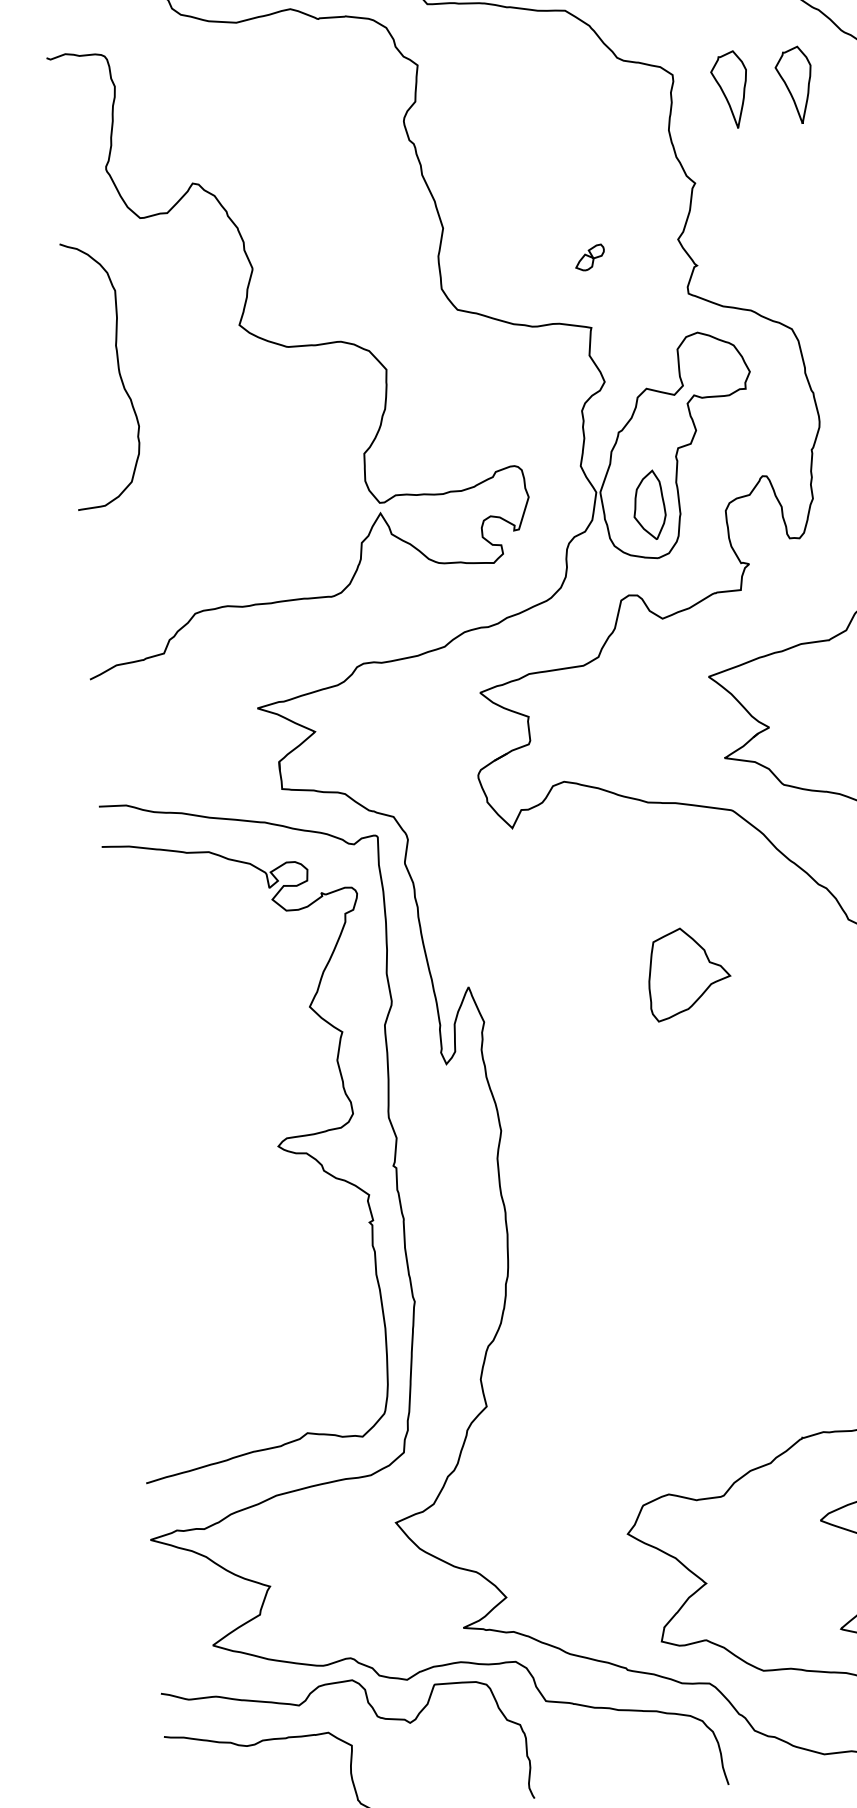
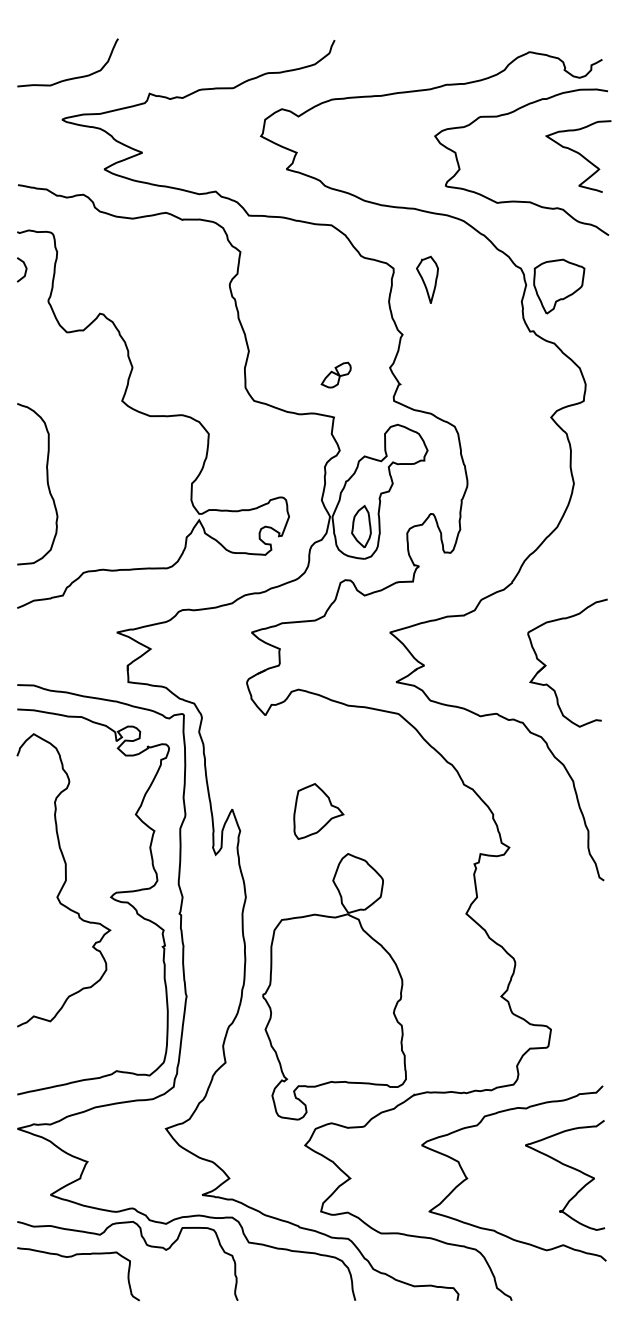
part: (794, 84) -> (466, 279), removed
line: (64, 119) -> (25, 269), added
part: (588, 256) -> (335, 374), size x1.67
curve: (116, 369) -> (46, 481), moved
part: (688, 973) -> (318, 811), moved
curve: (199, 1124) -> (64, 880), added
part: (657, 1268) -> (334, 986), added

